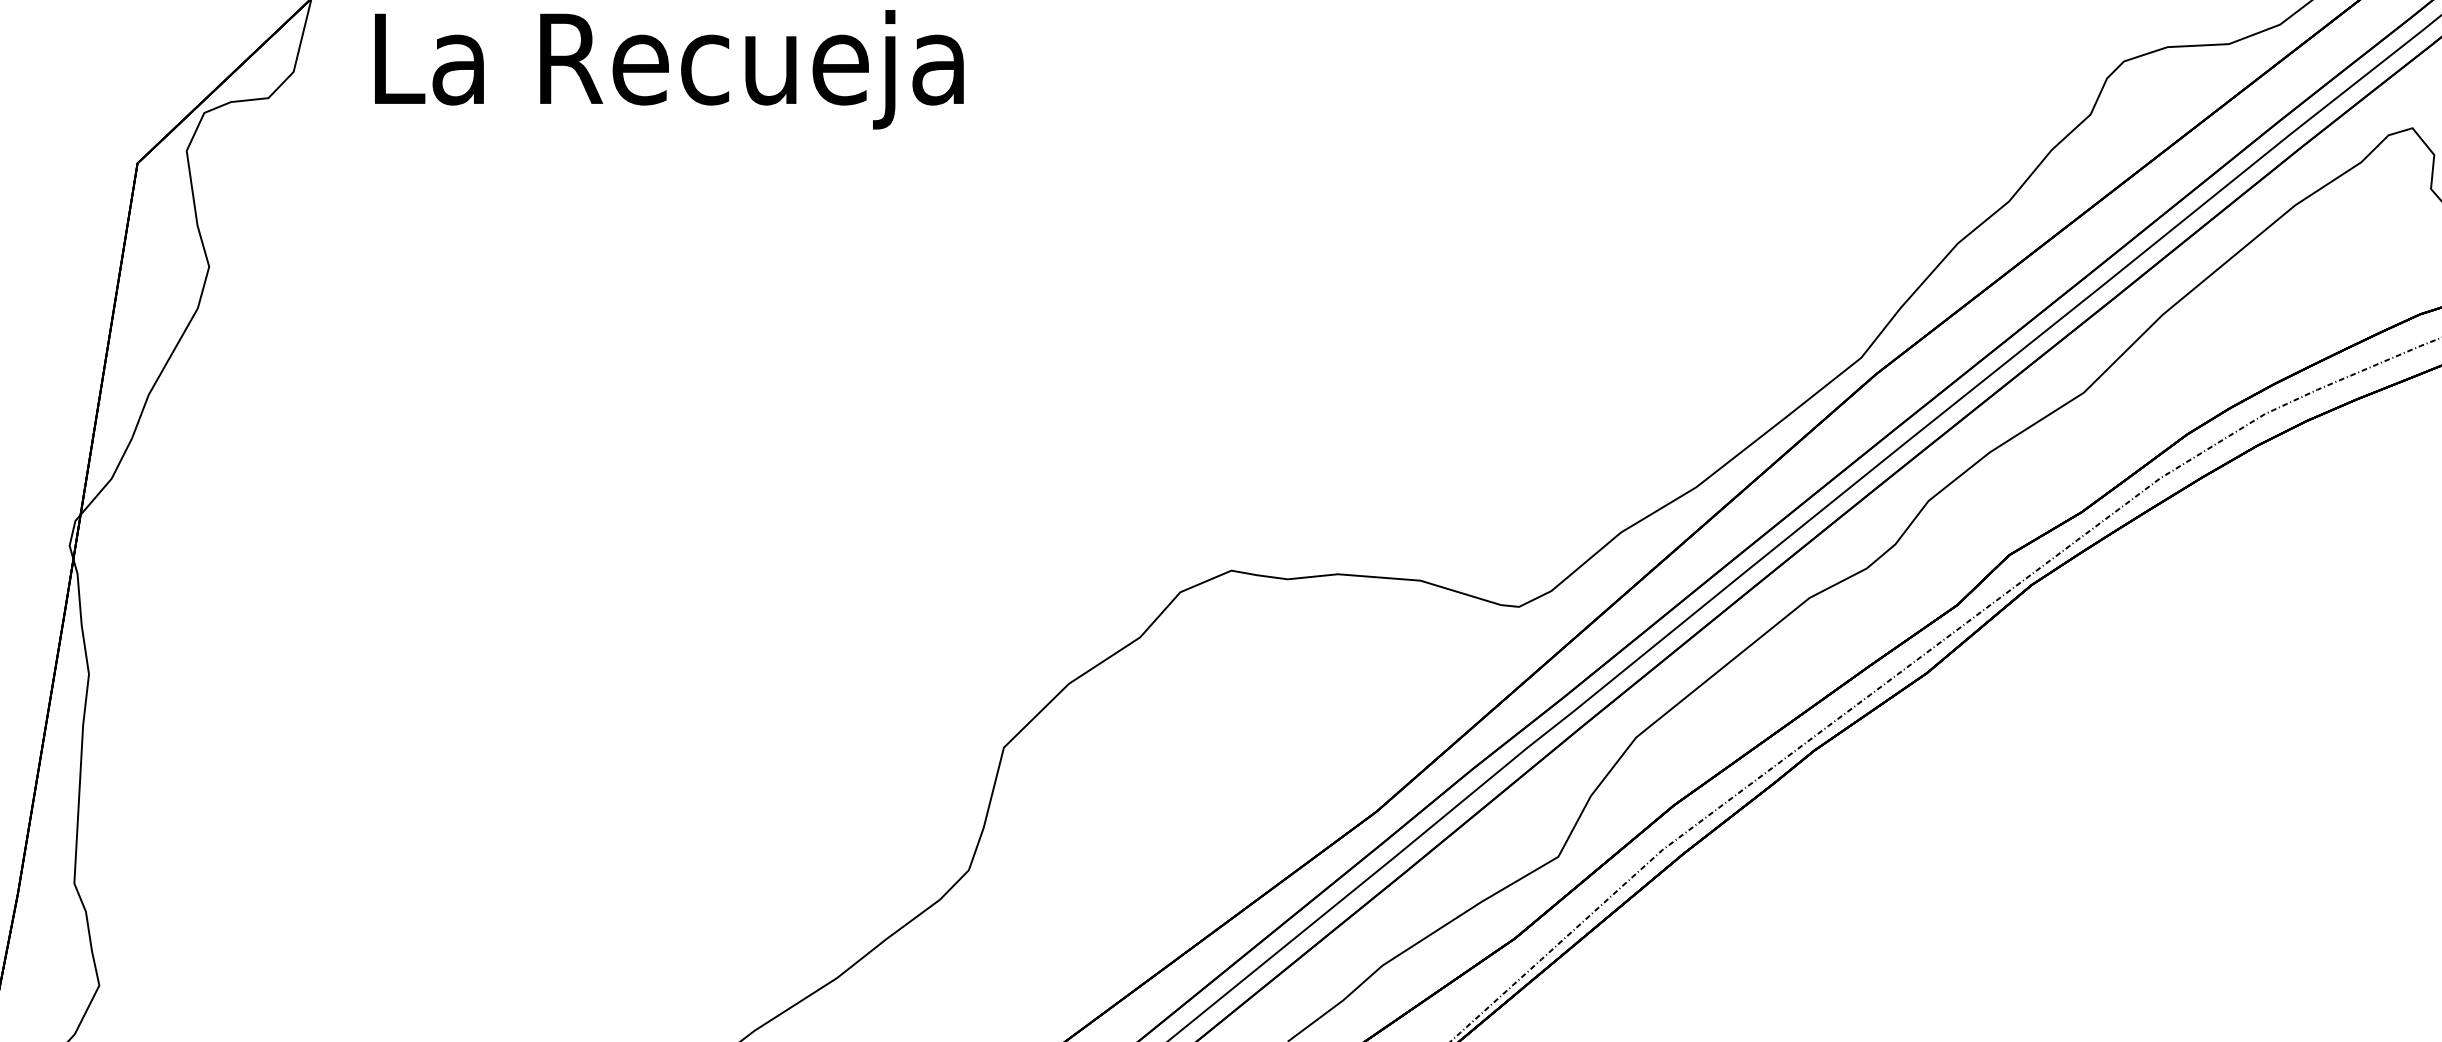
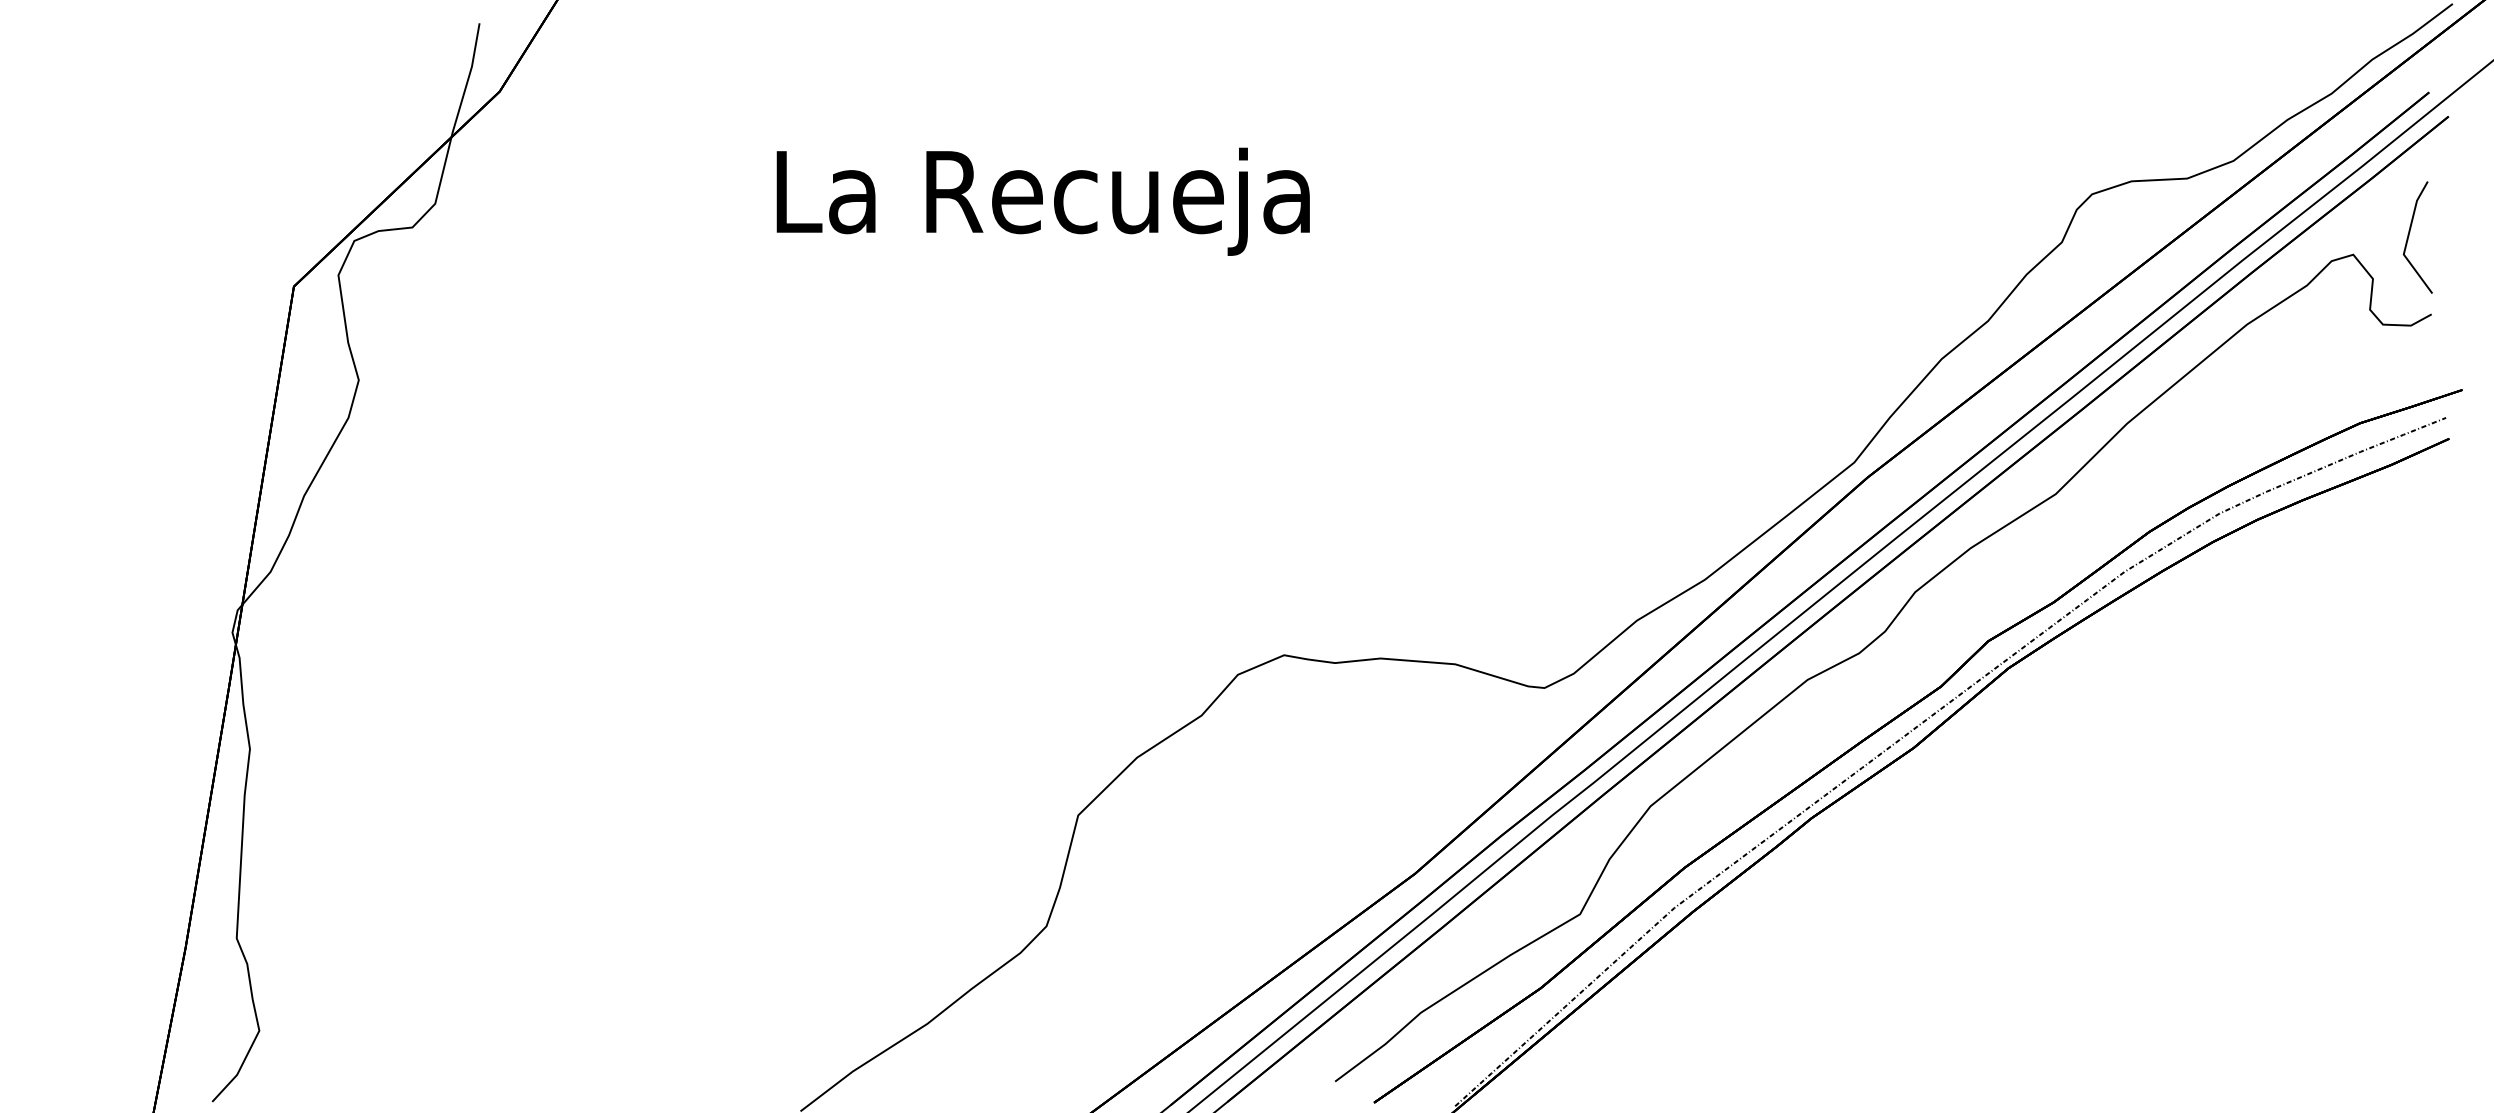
text: (668, 69) -> (1042, 201), moved

